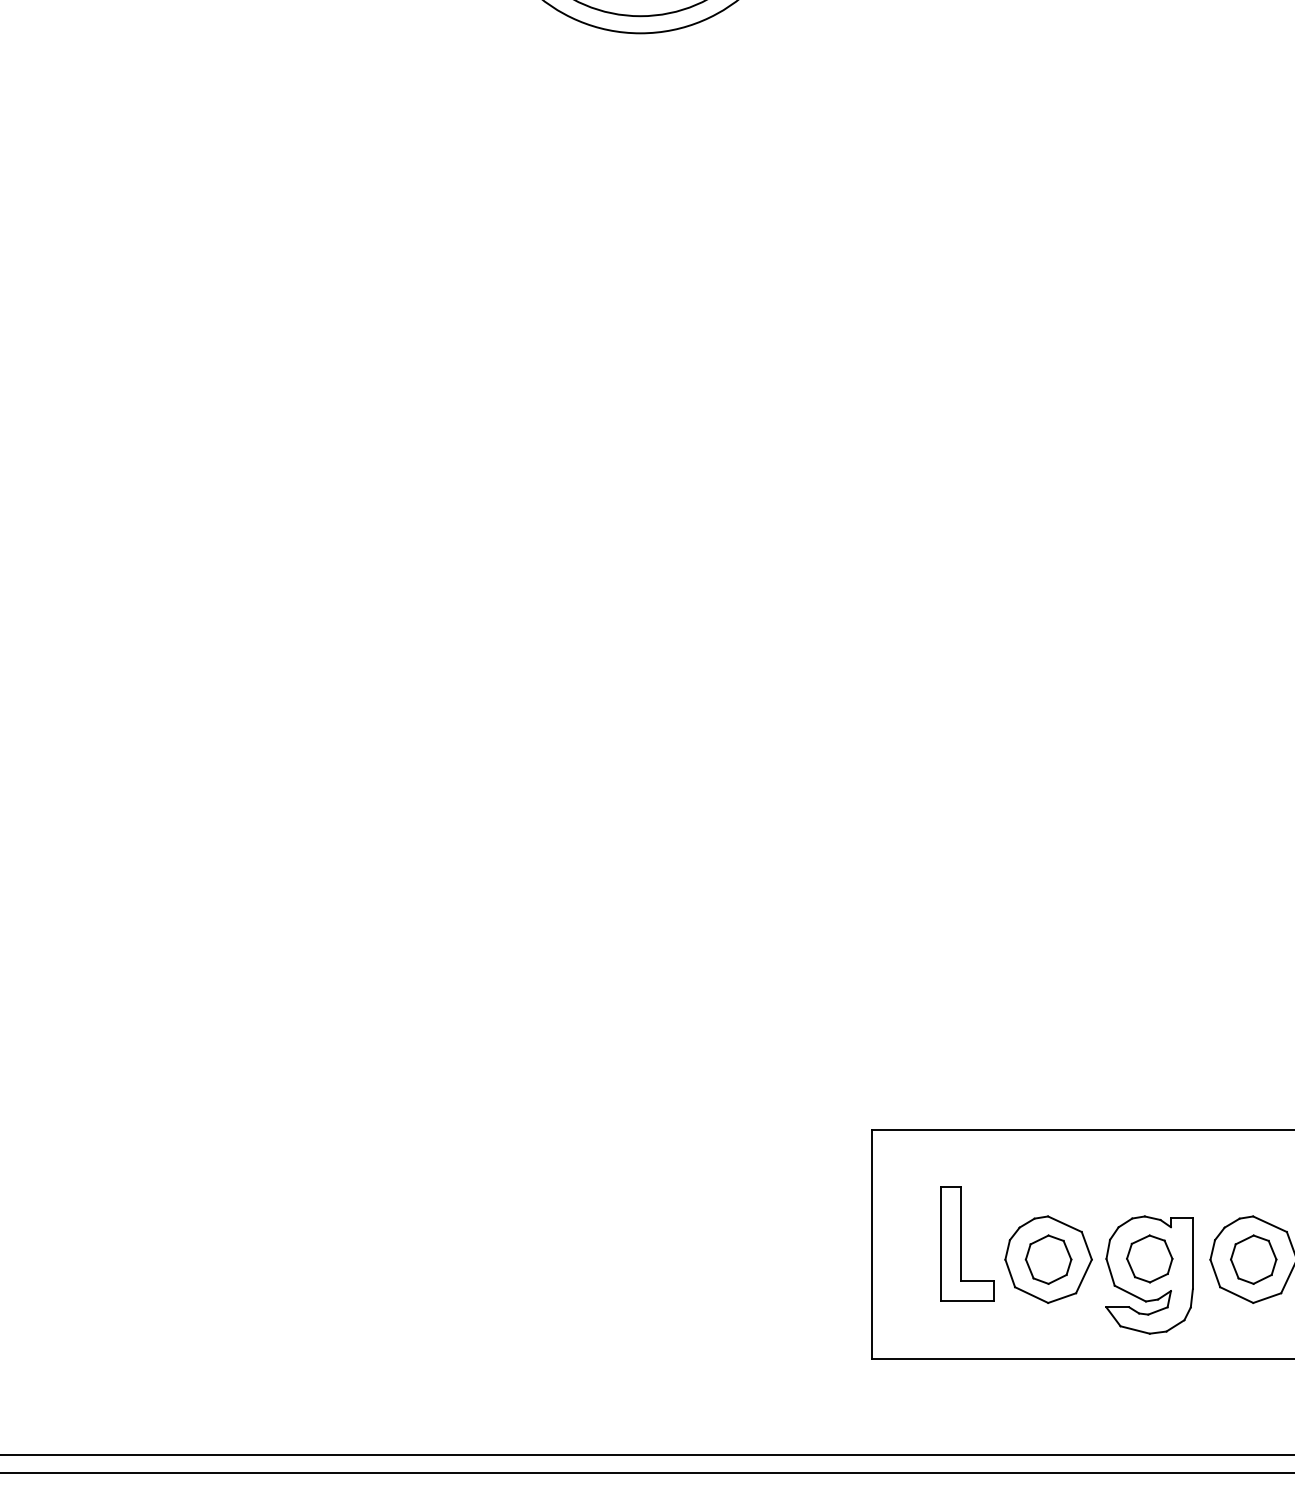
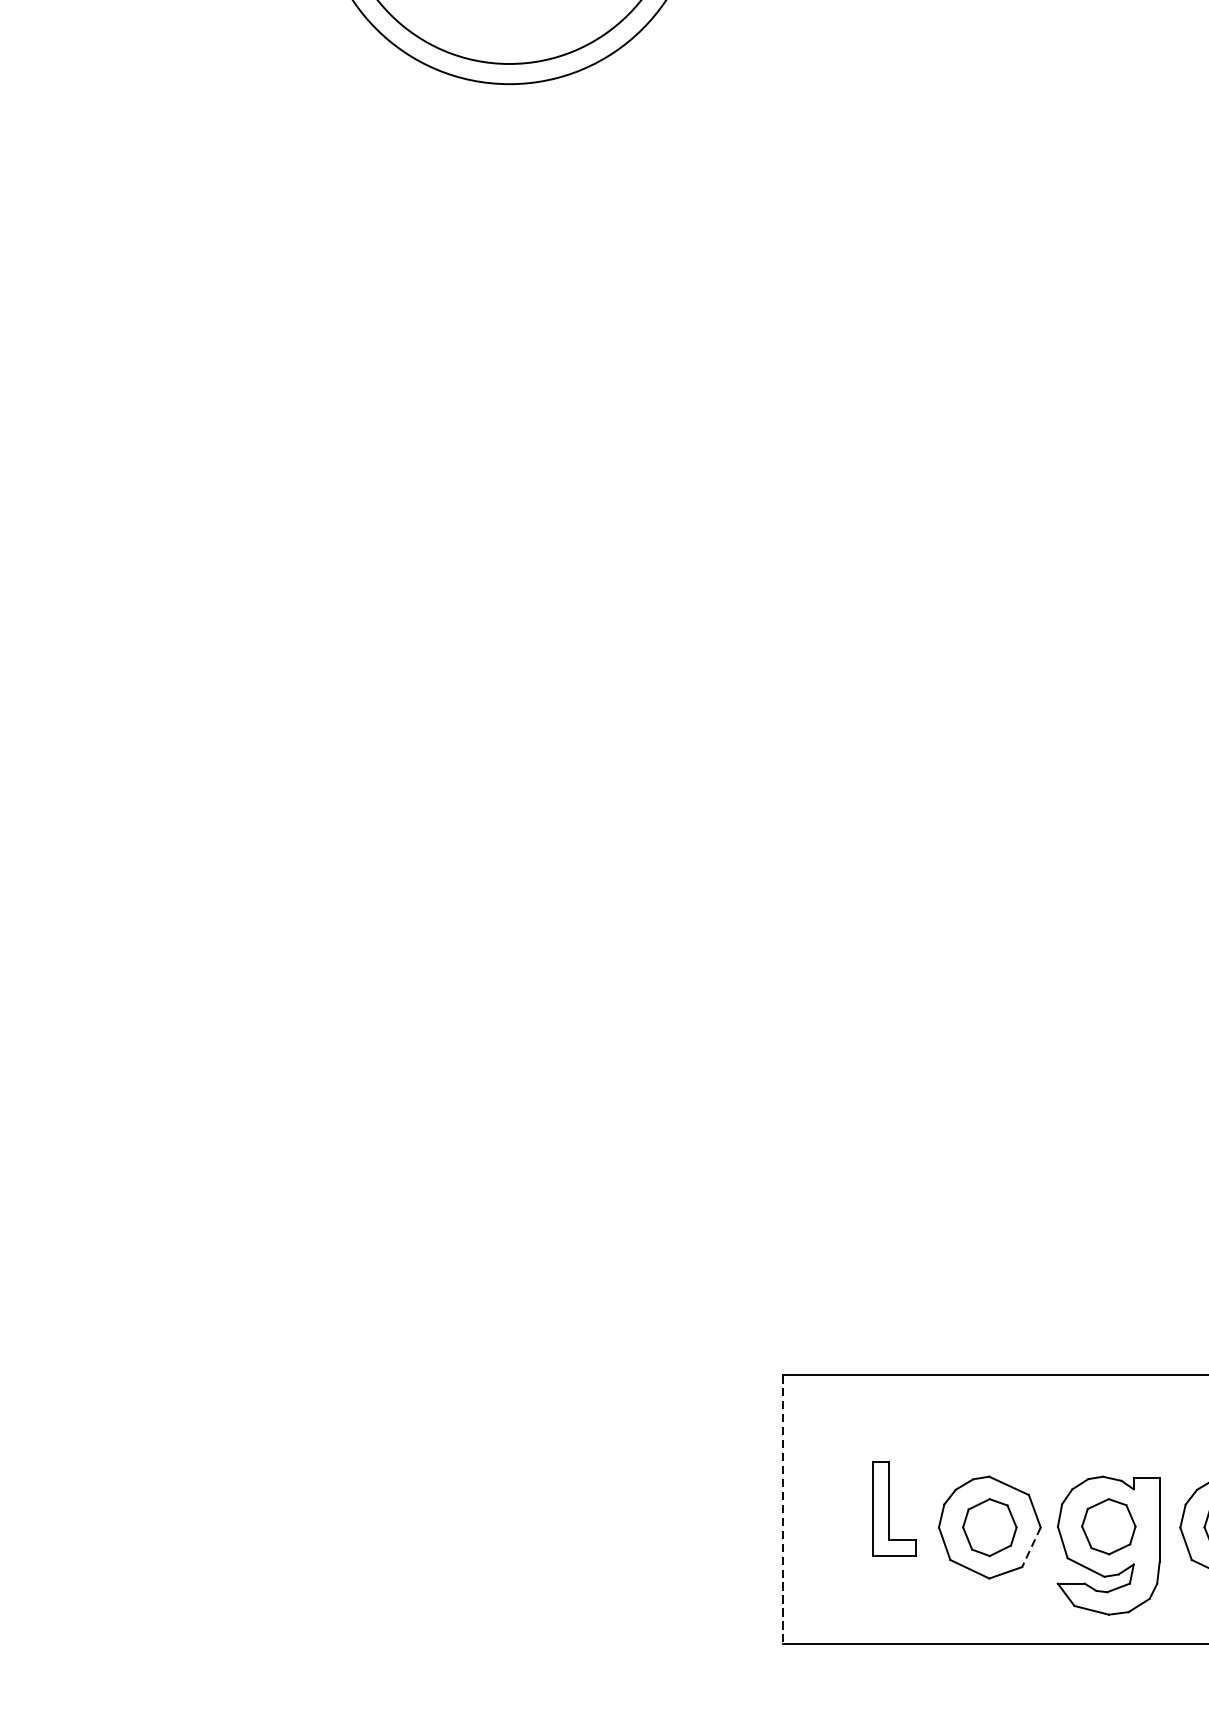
part: (967, 1243) -> (894, 1508), size x0.7
line: (872, 1245) -> (782, 1510), solid -> dashed
line: (1083, 1276) -> (1030, 1547), solid -> dashed

